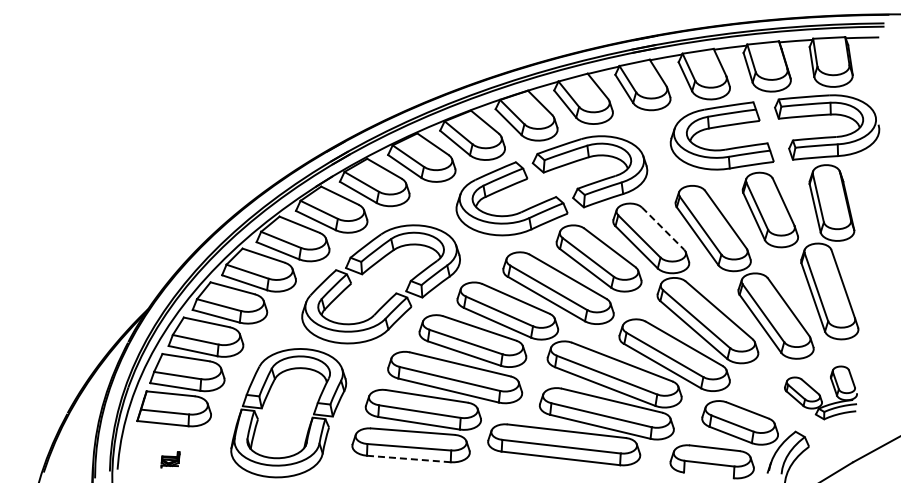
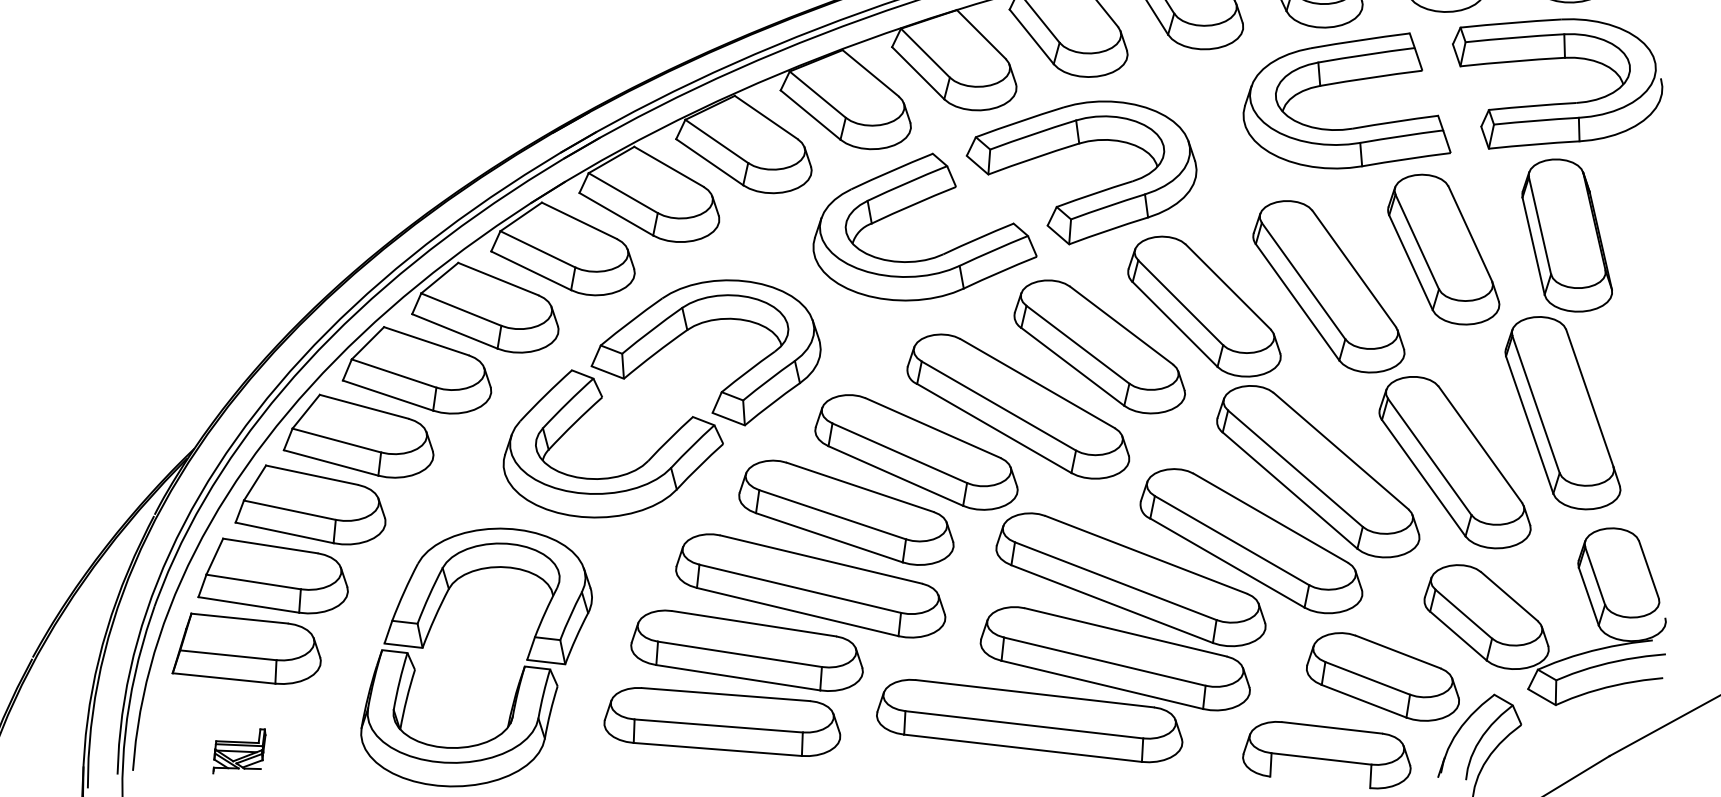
line: (663, 228) -> (1229, 286), dashed -> solid
part: (820, 392) -> (1544, 615), size x1.67
line: (408, 458) -> (717, 748), dashed -> solid
part: (170, 459) -> (239, 750), size x1.43

